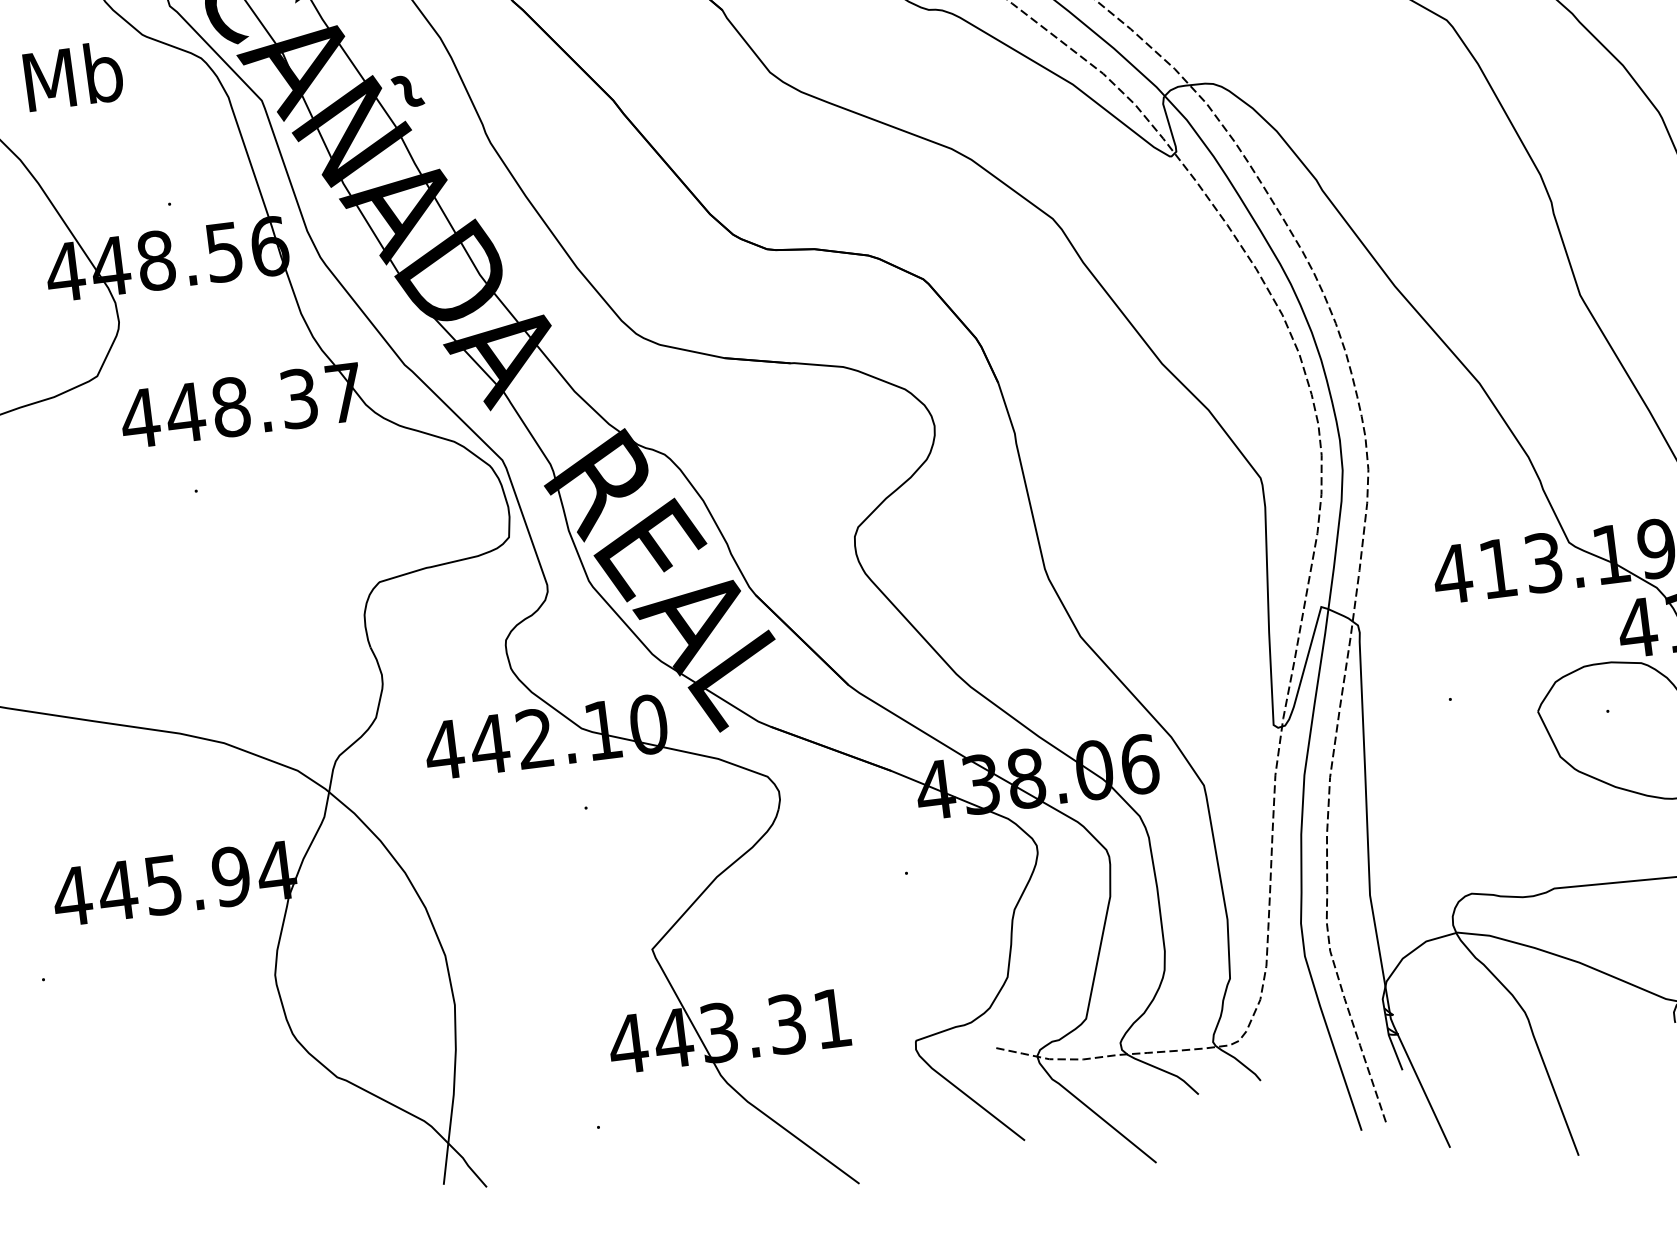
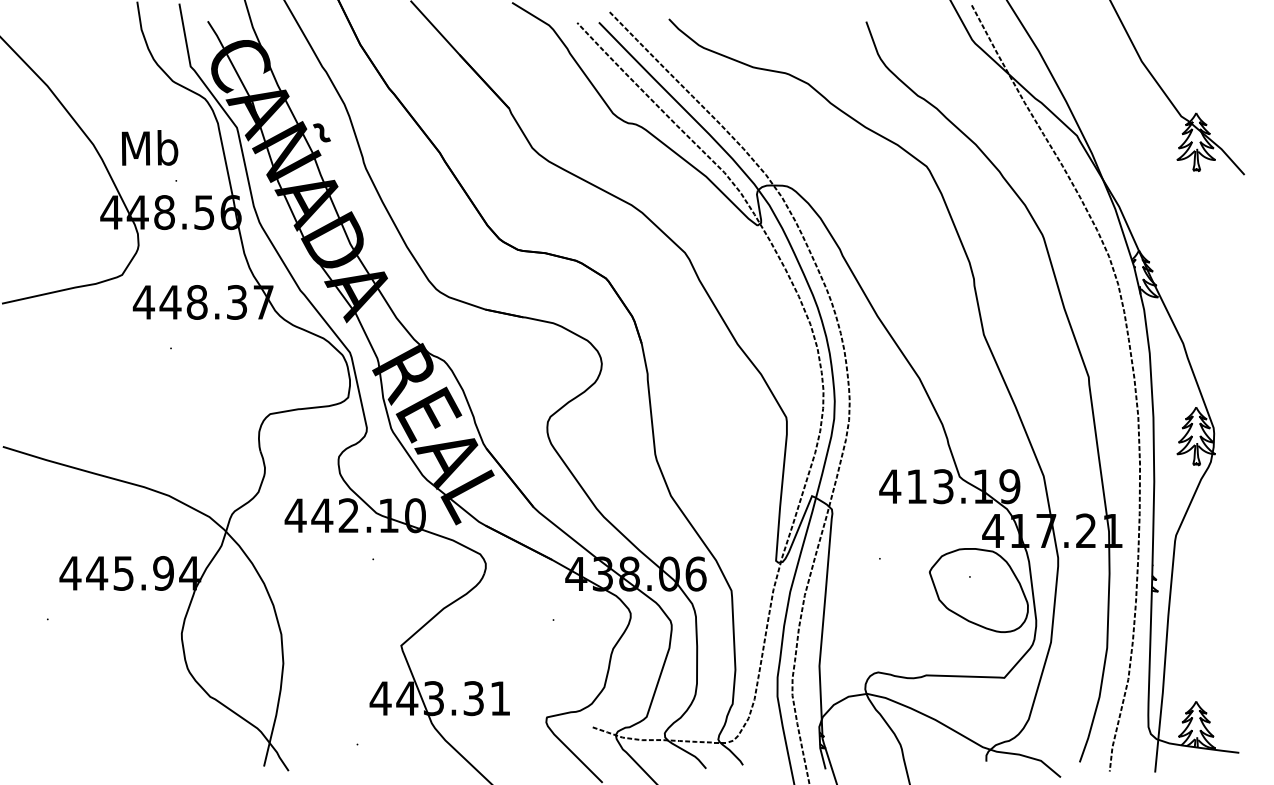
text: (72, 75) -> (149, 147), moved

